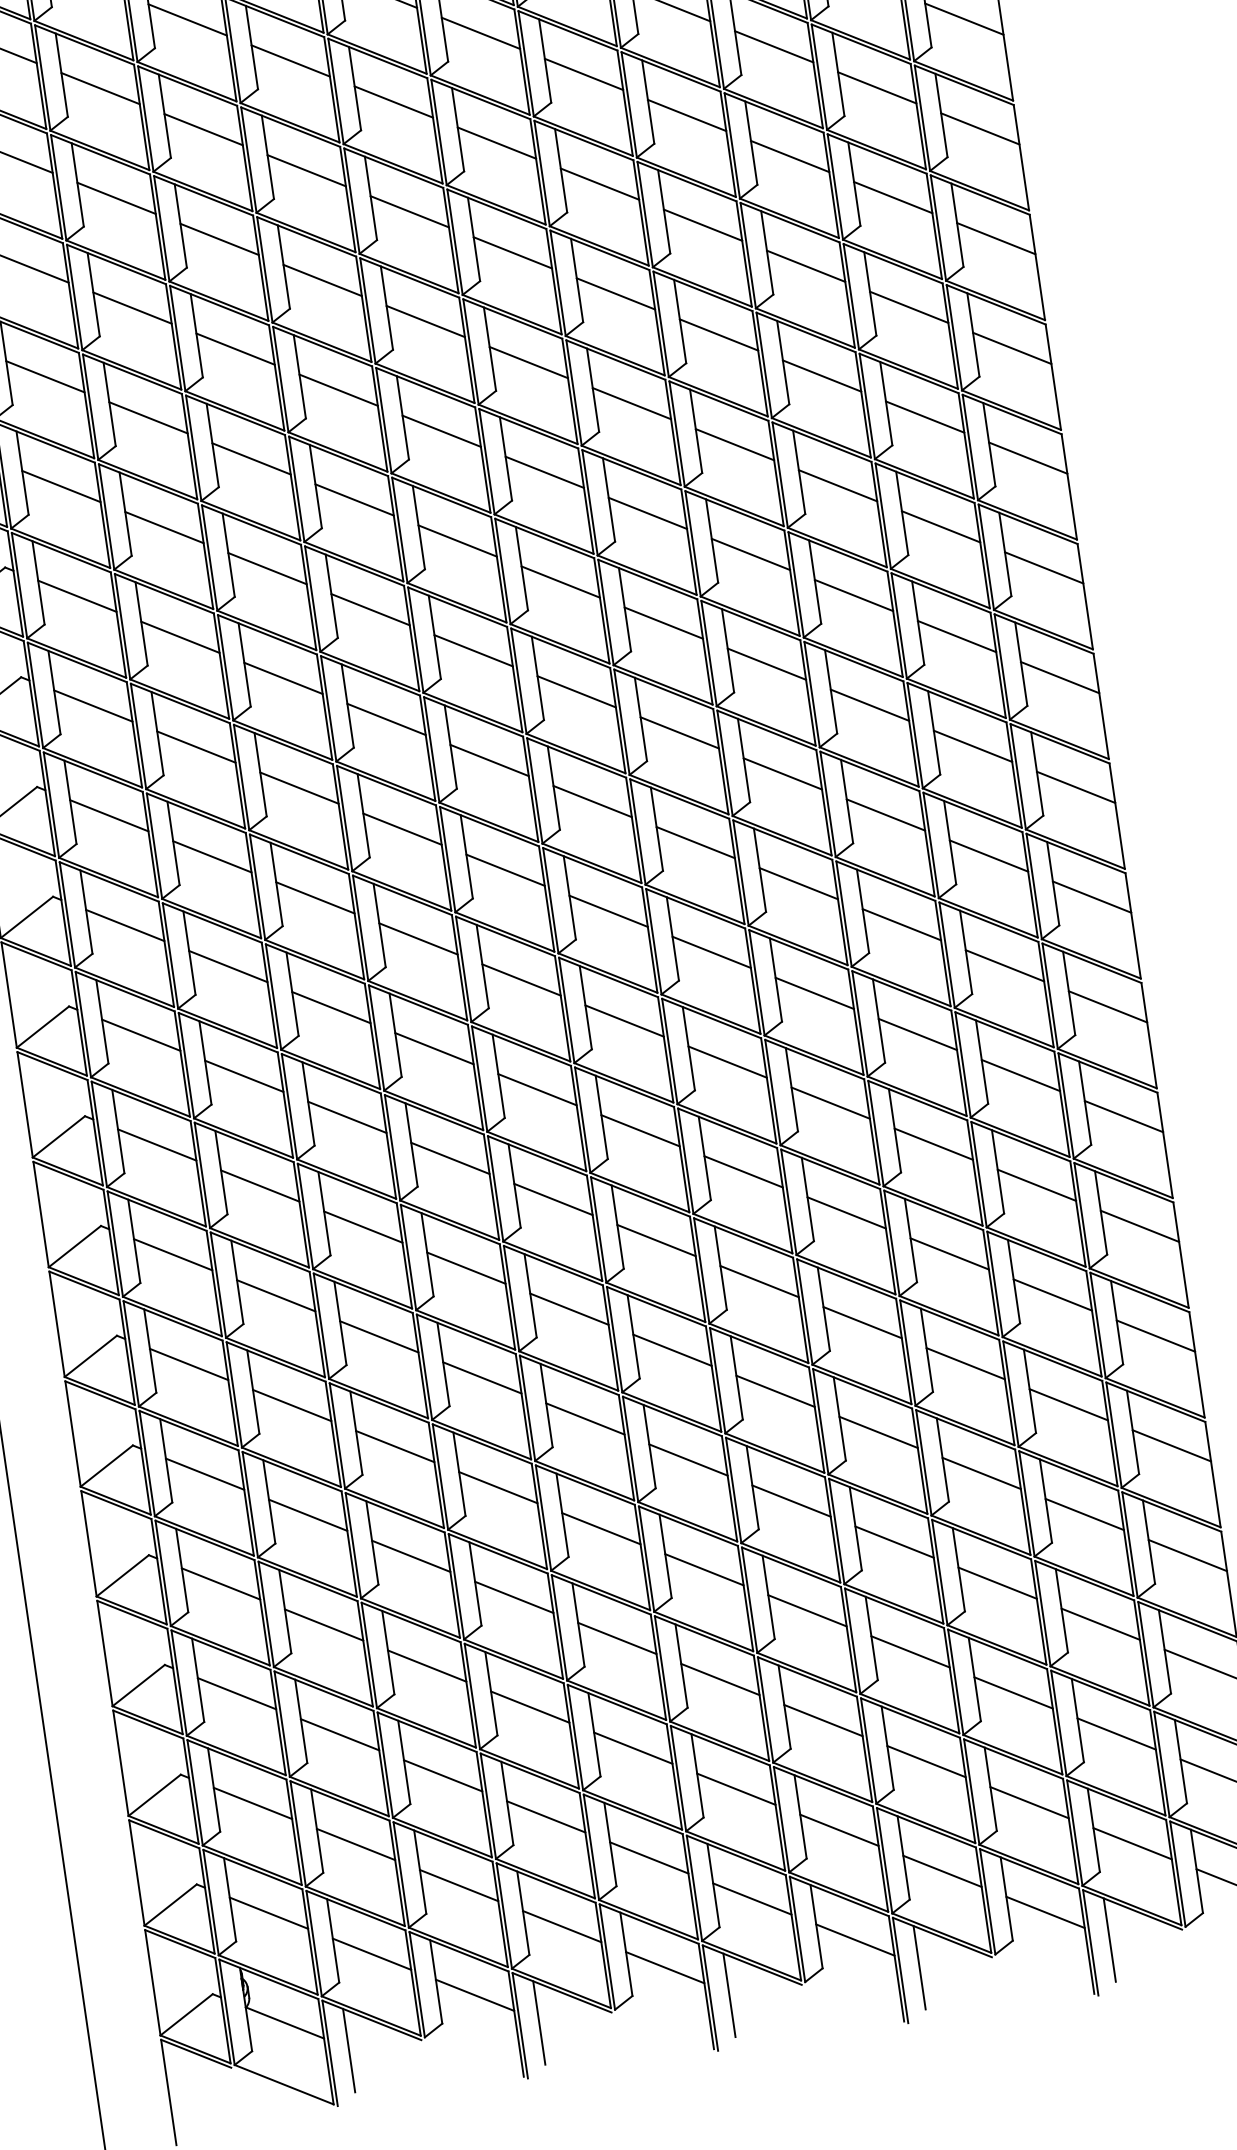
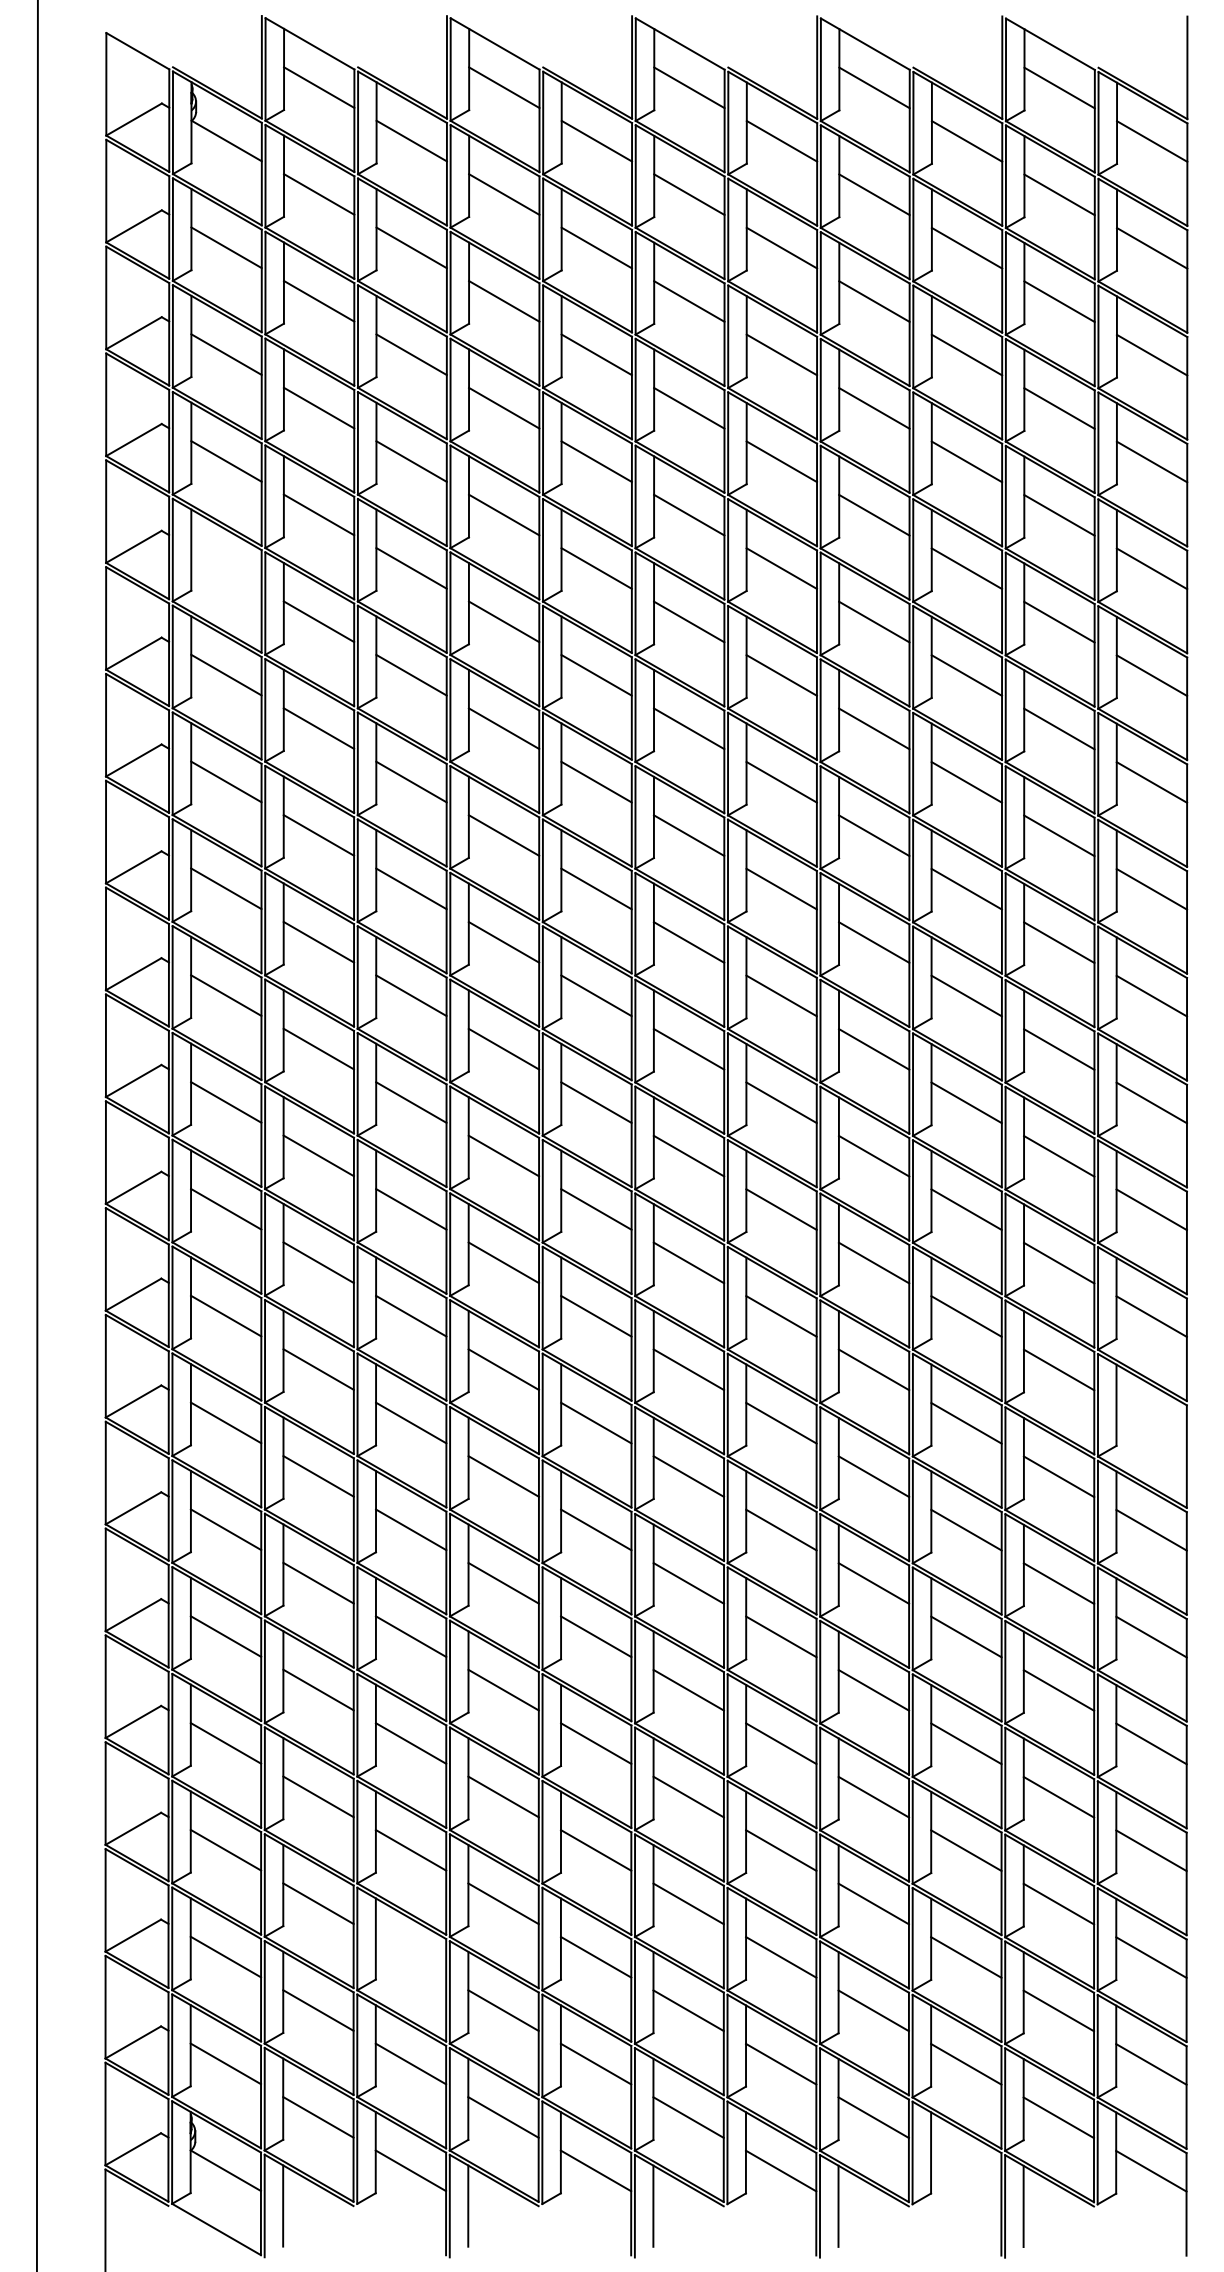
line: (45, 375) -> (226, 567), removed
line: (1123, 1116) -> (1151, 1423), removed
line: (442, 1775) -> (410, 1956), removed
line: (1045, 1911) -> (966, 2170), removed

